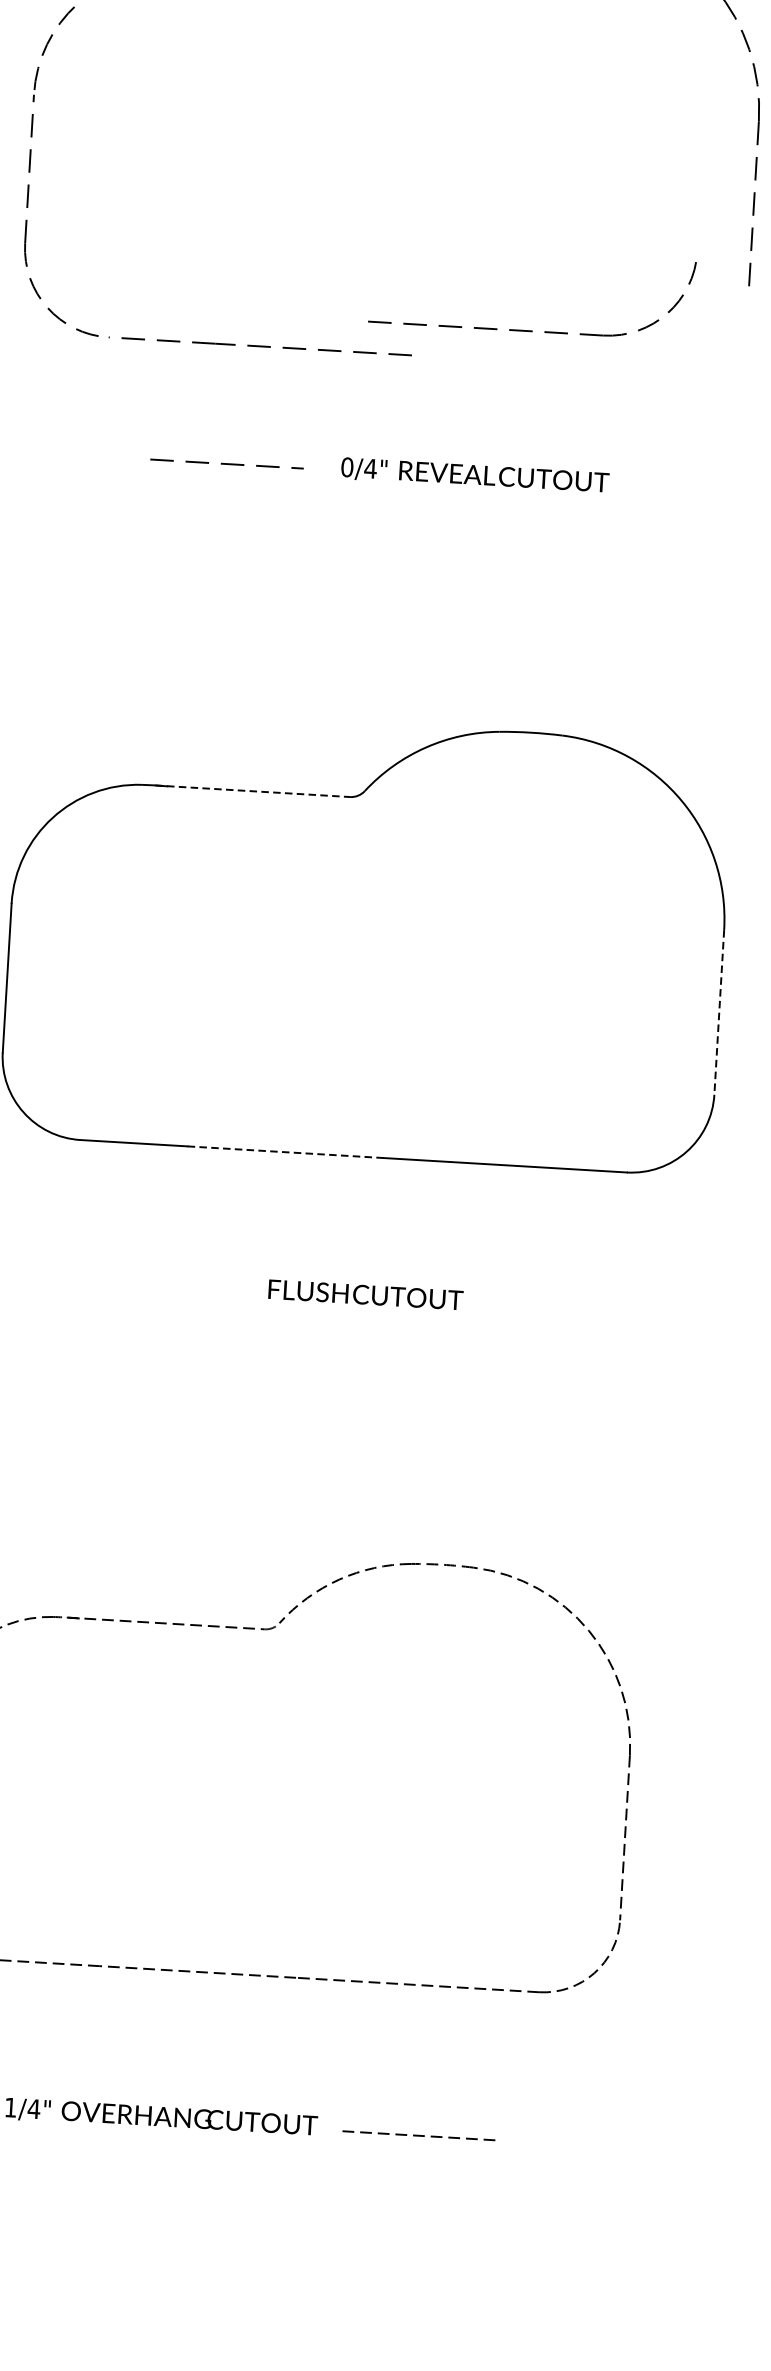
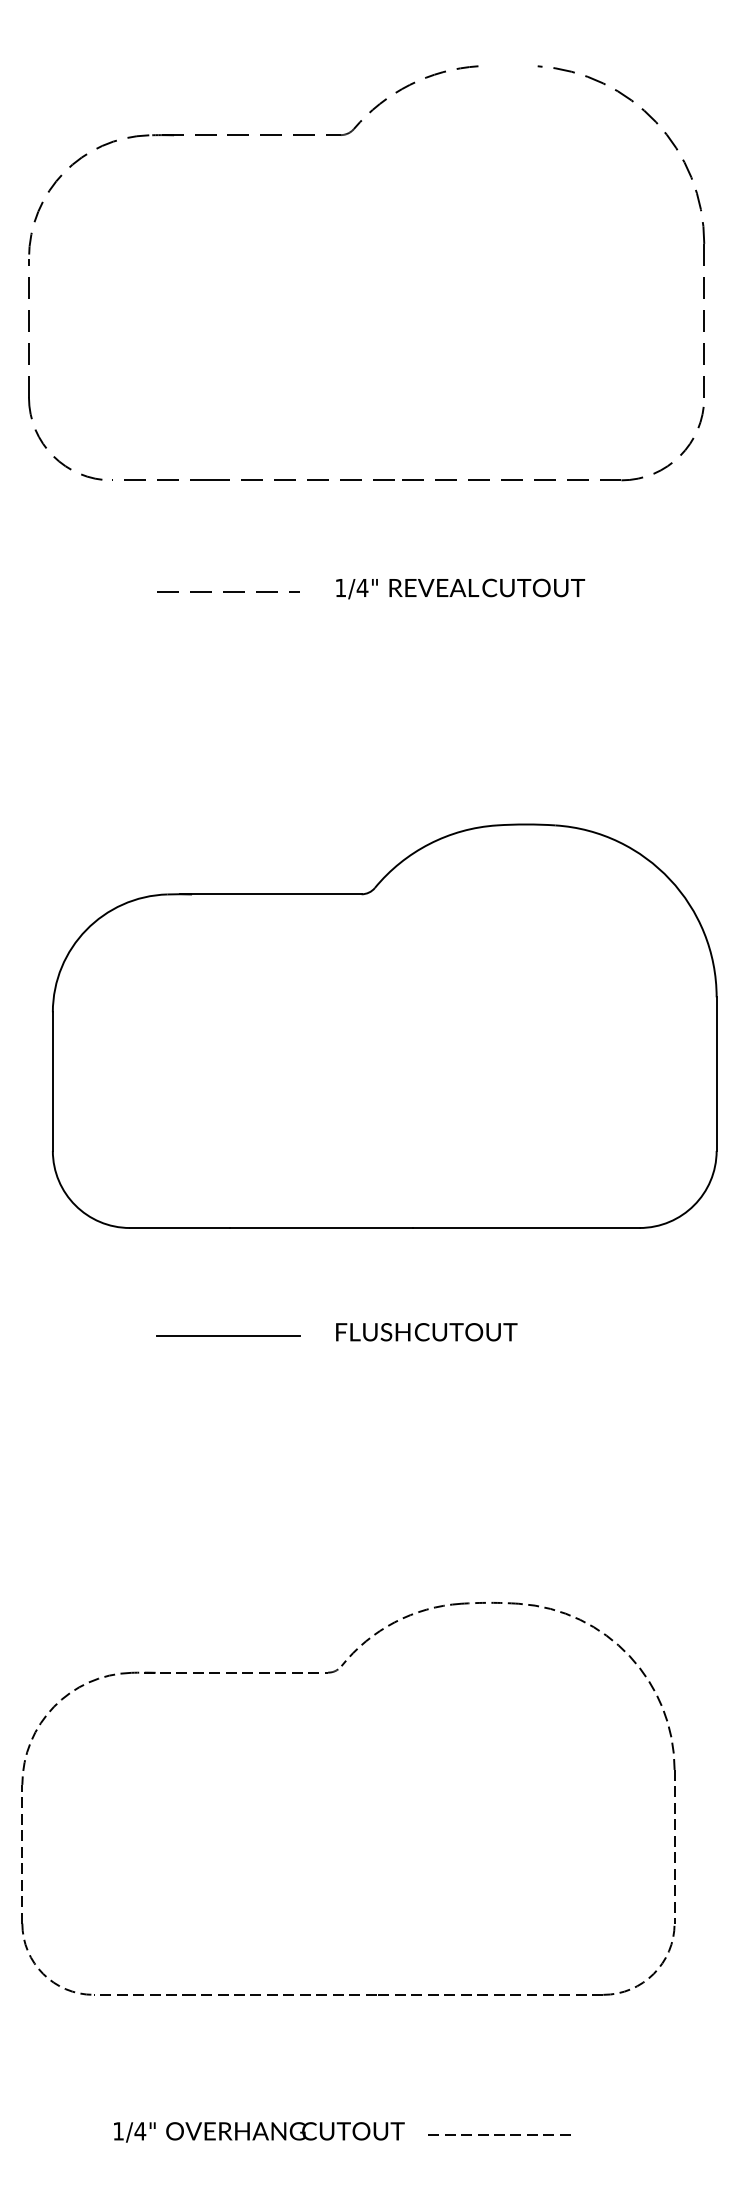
part: (530, 330) -> (553, 479), moved
text: (347, 466) -> (340, 587), 0/4" -> 1/4"
line: (252, 791) -> (270, 894), dashed -> solid
line: (719, 1012) -> (716, 1074), dashed -> solid
line: (285, 1152) -> (321, 1228), dashed -> solid
line: (179, 1261) -> (228, 1335), added
text: (365, 1295) -> (426, 1332), moved

